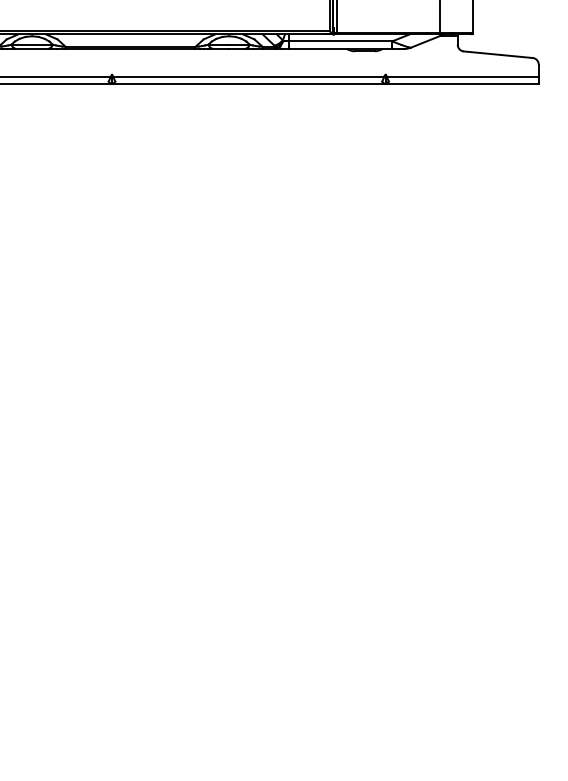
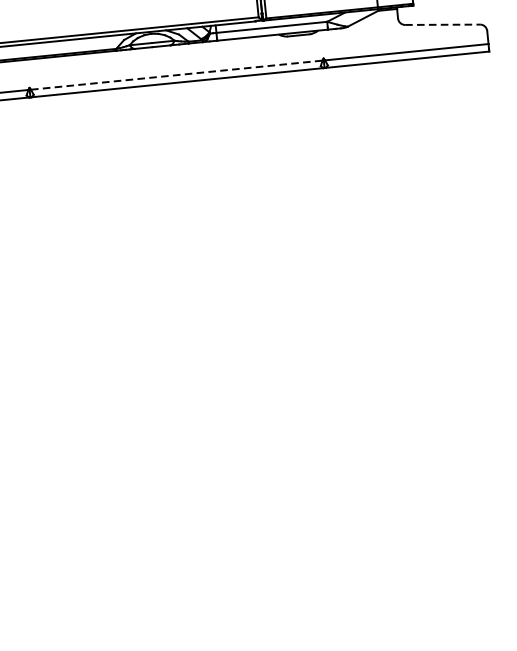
line: (498, 54) -> (442, 24), solid -> dashed
line: (248, 76) -> (176, 75), solid -> dashed

